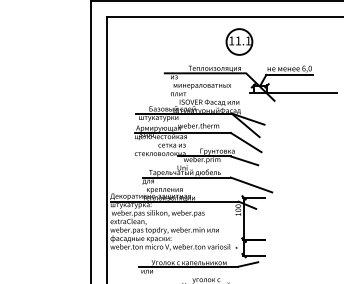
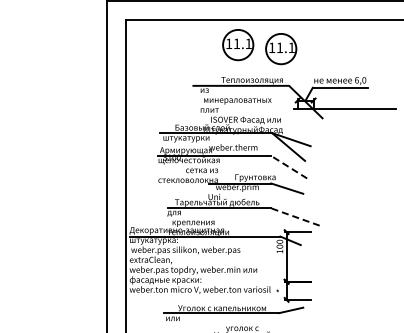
part: (203, 38) -> (238, 45), added
line: (245, 142) -> (288, 166), solid -> dashed
line: (251, 184) -> (295, 216), solid -> dashed

